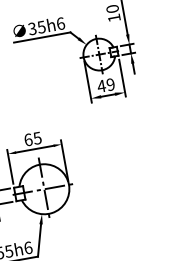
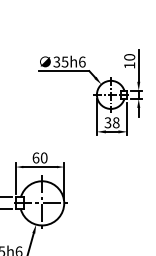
text: (105, 85) -> (111, 122), 49 -> 38
text: (36, 137) -> (43, 157), 65 -> 60

